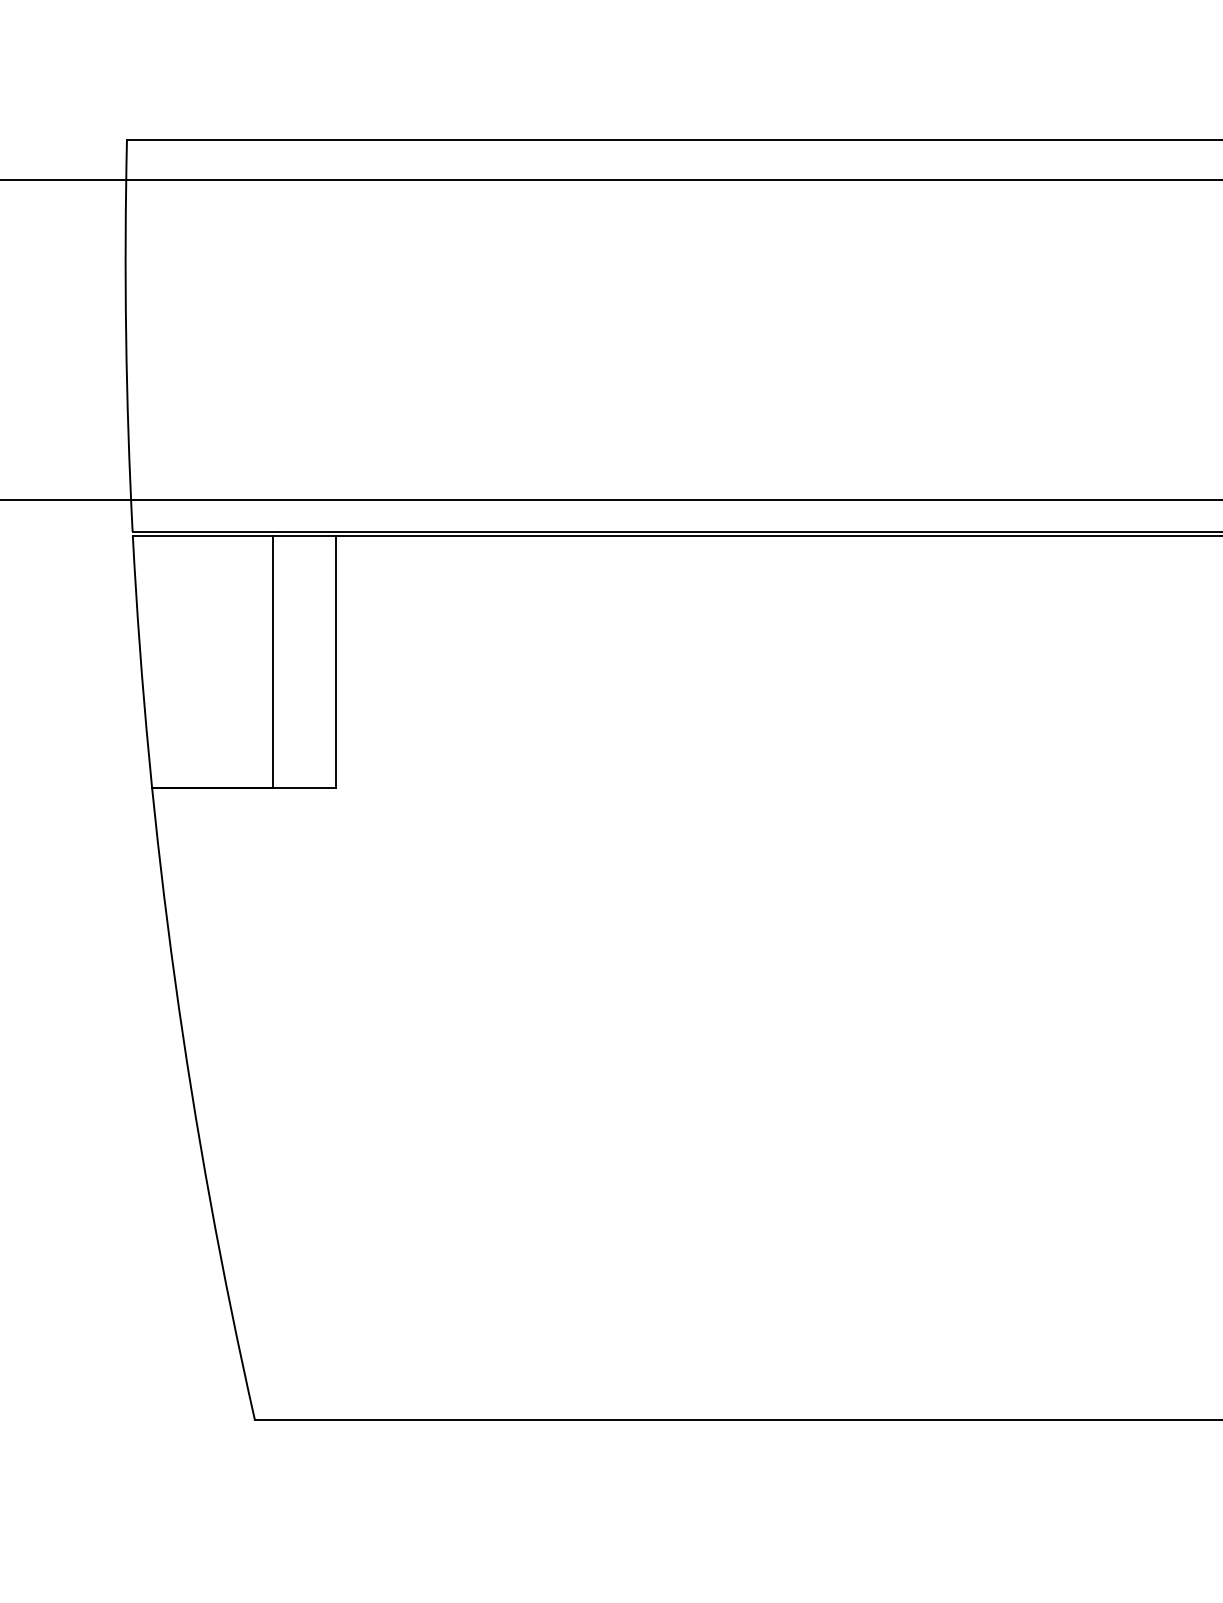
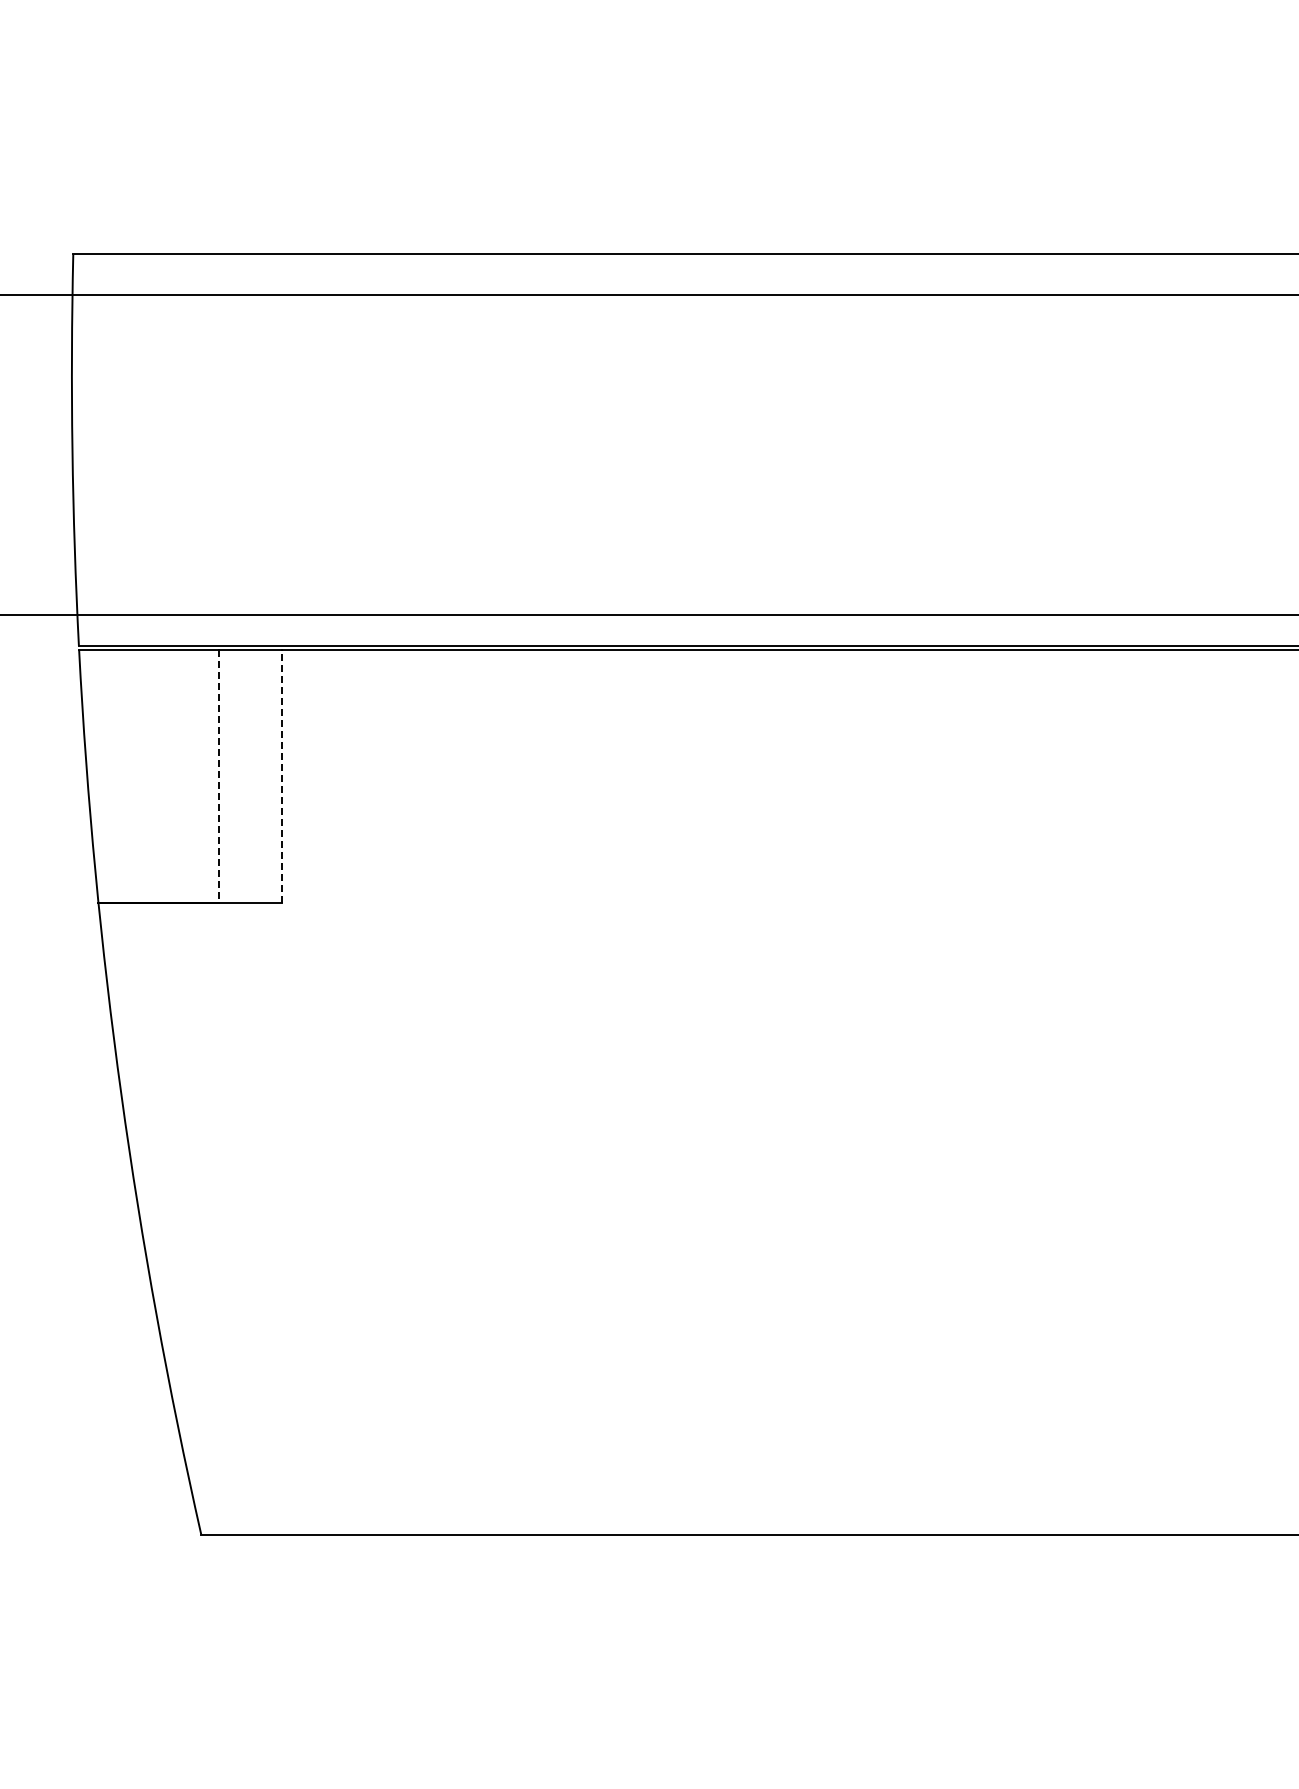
line: (336, 661) -> (282, 775), solid -> dashed
line: (273, 662) -> (219, 776), solid -> dashed

